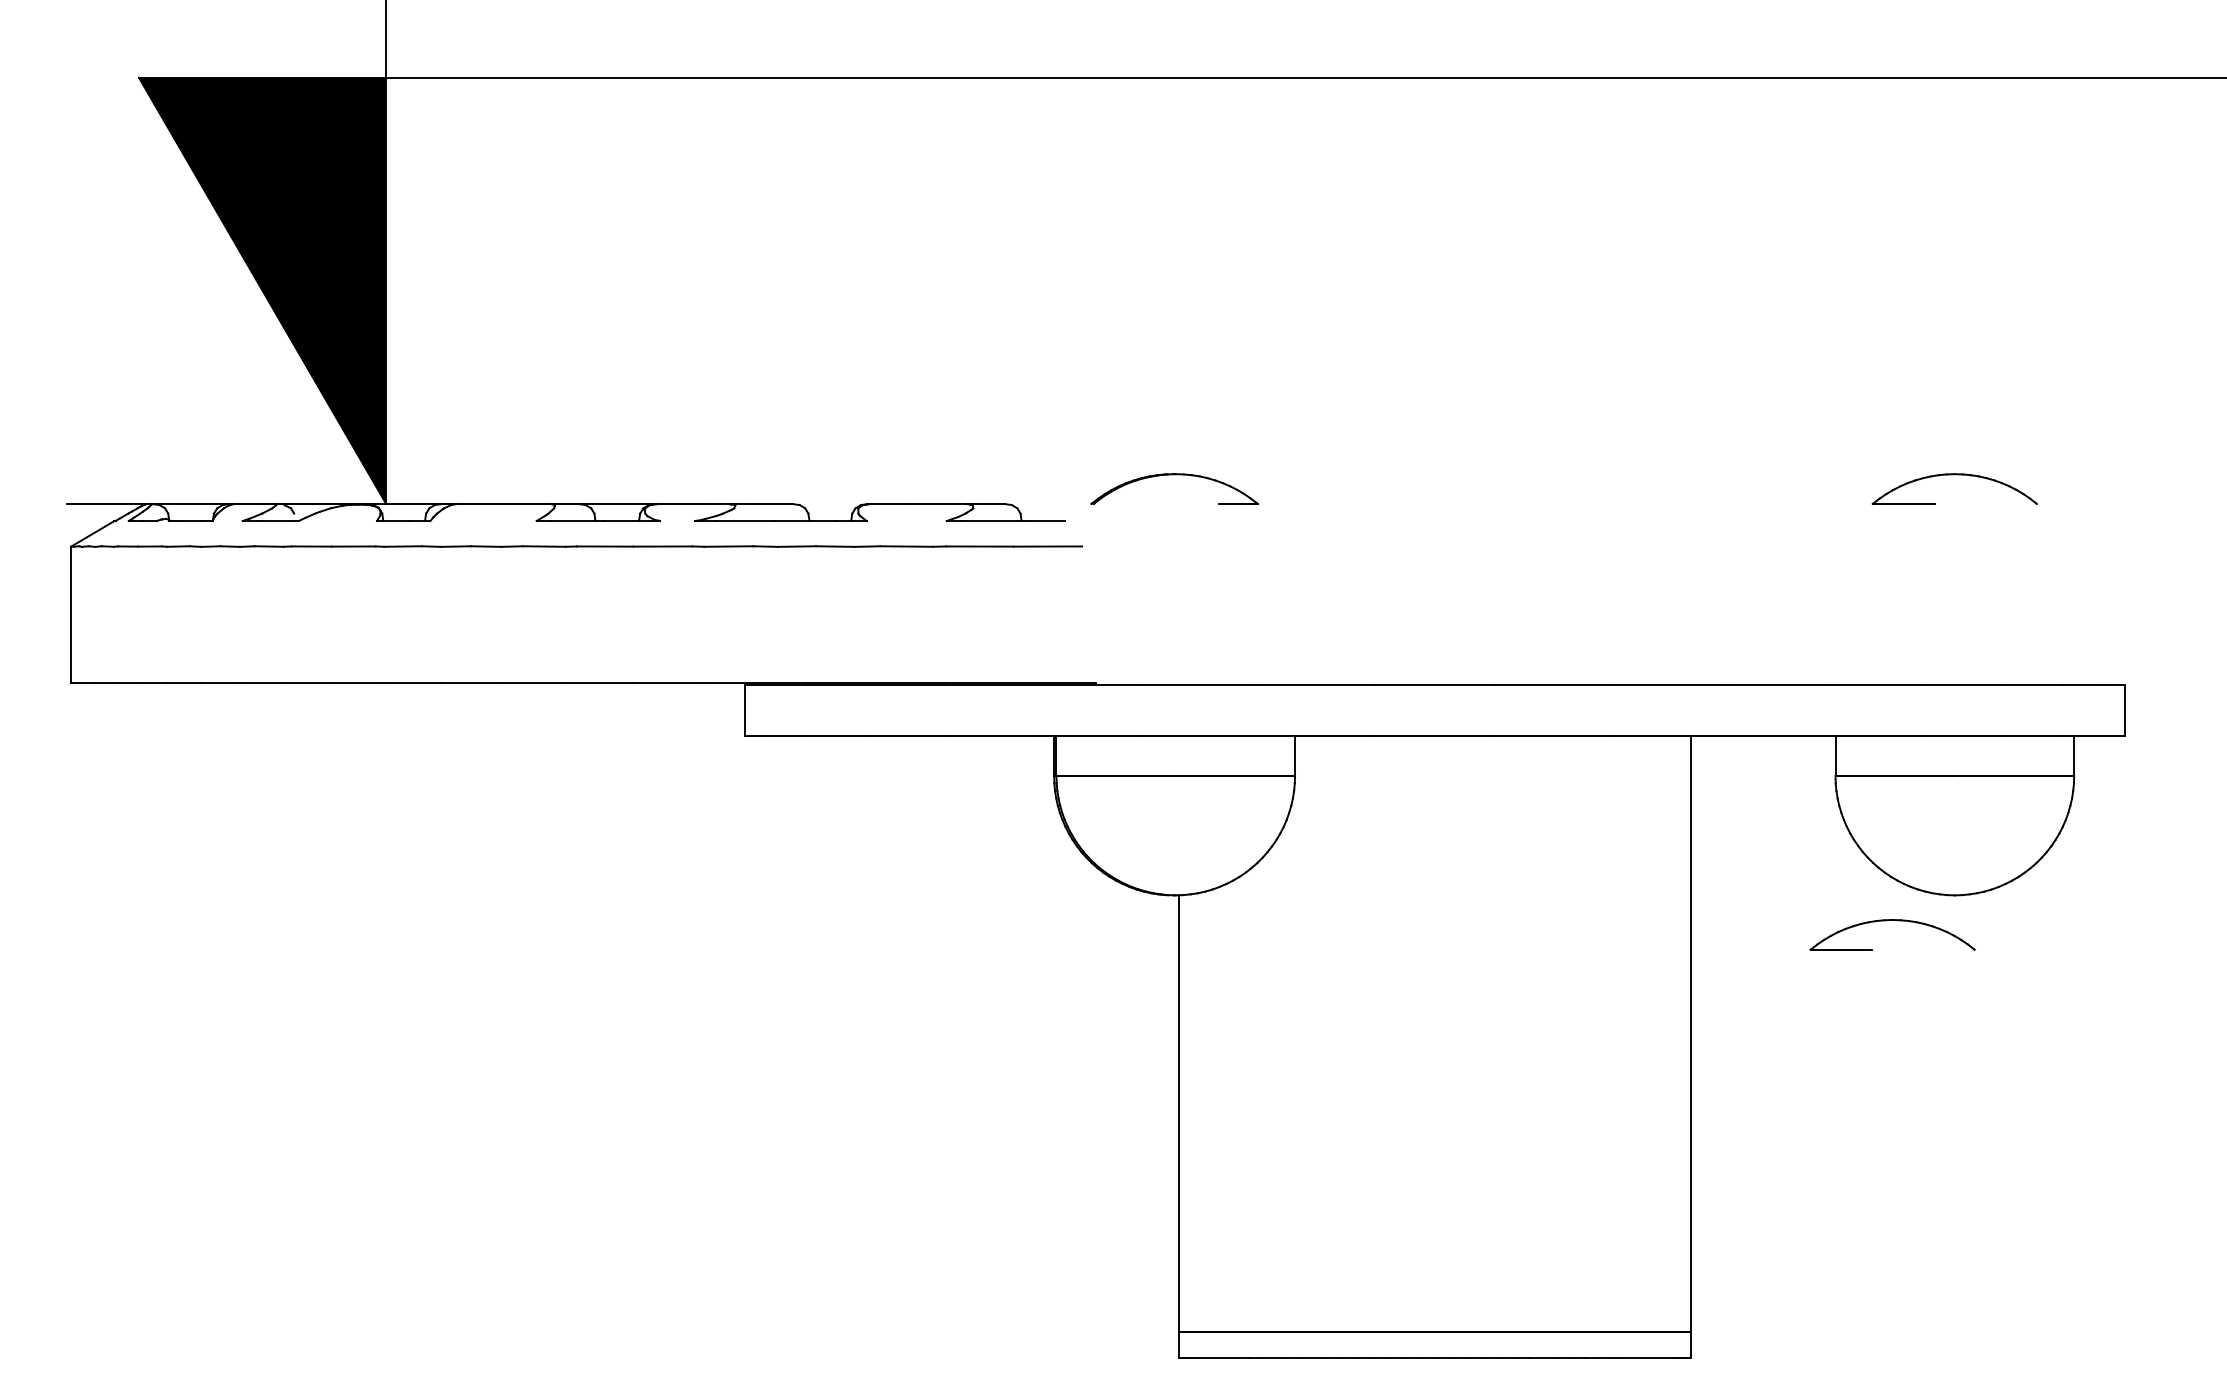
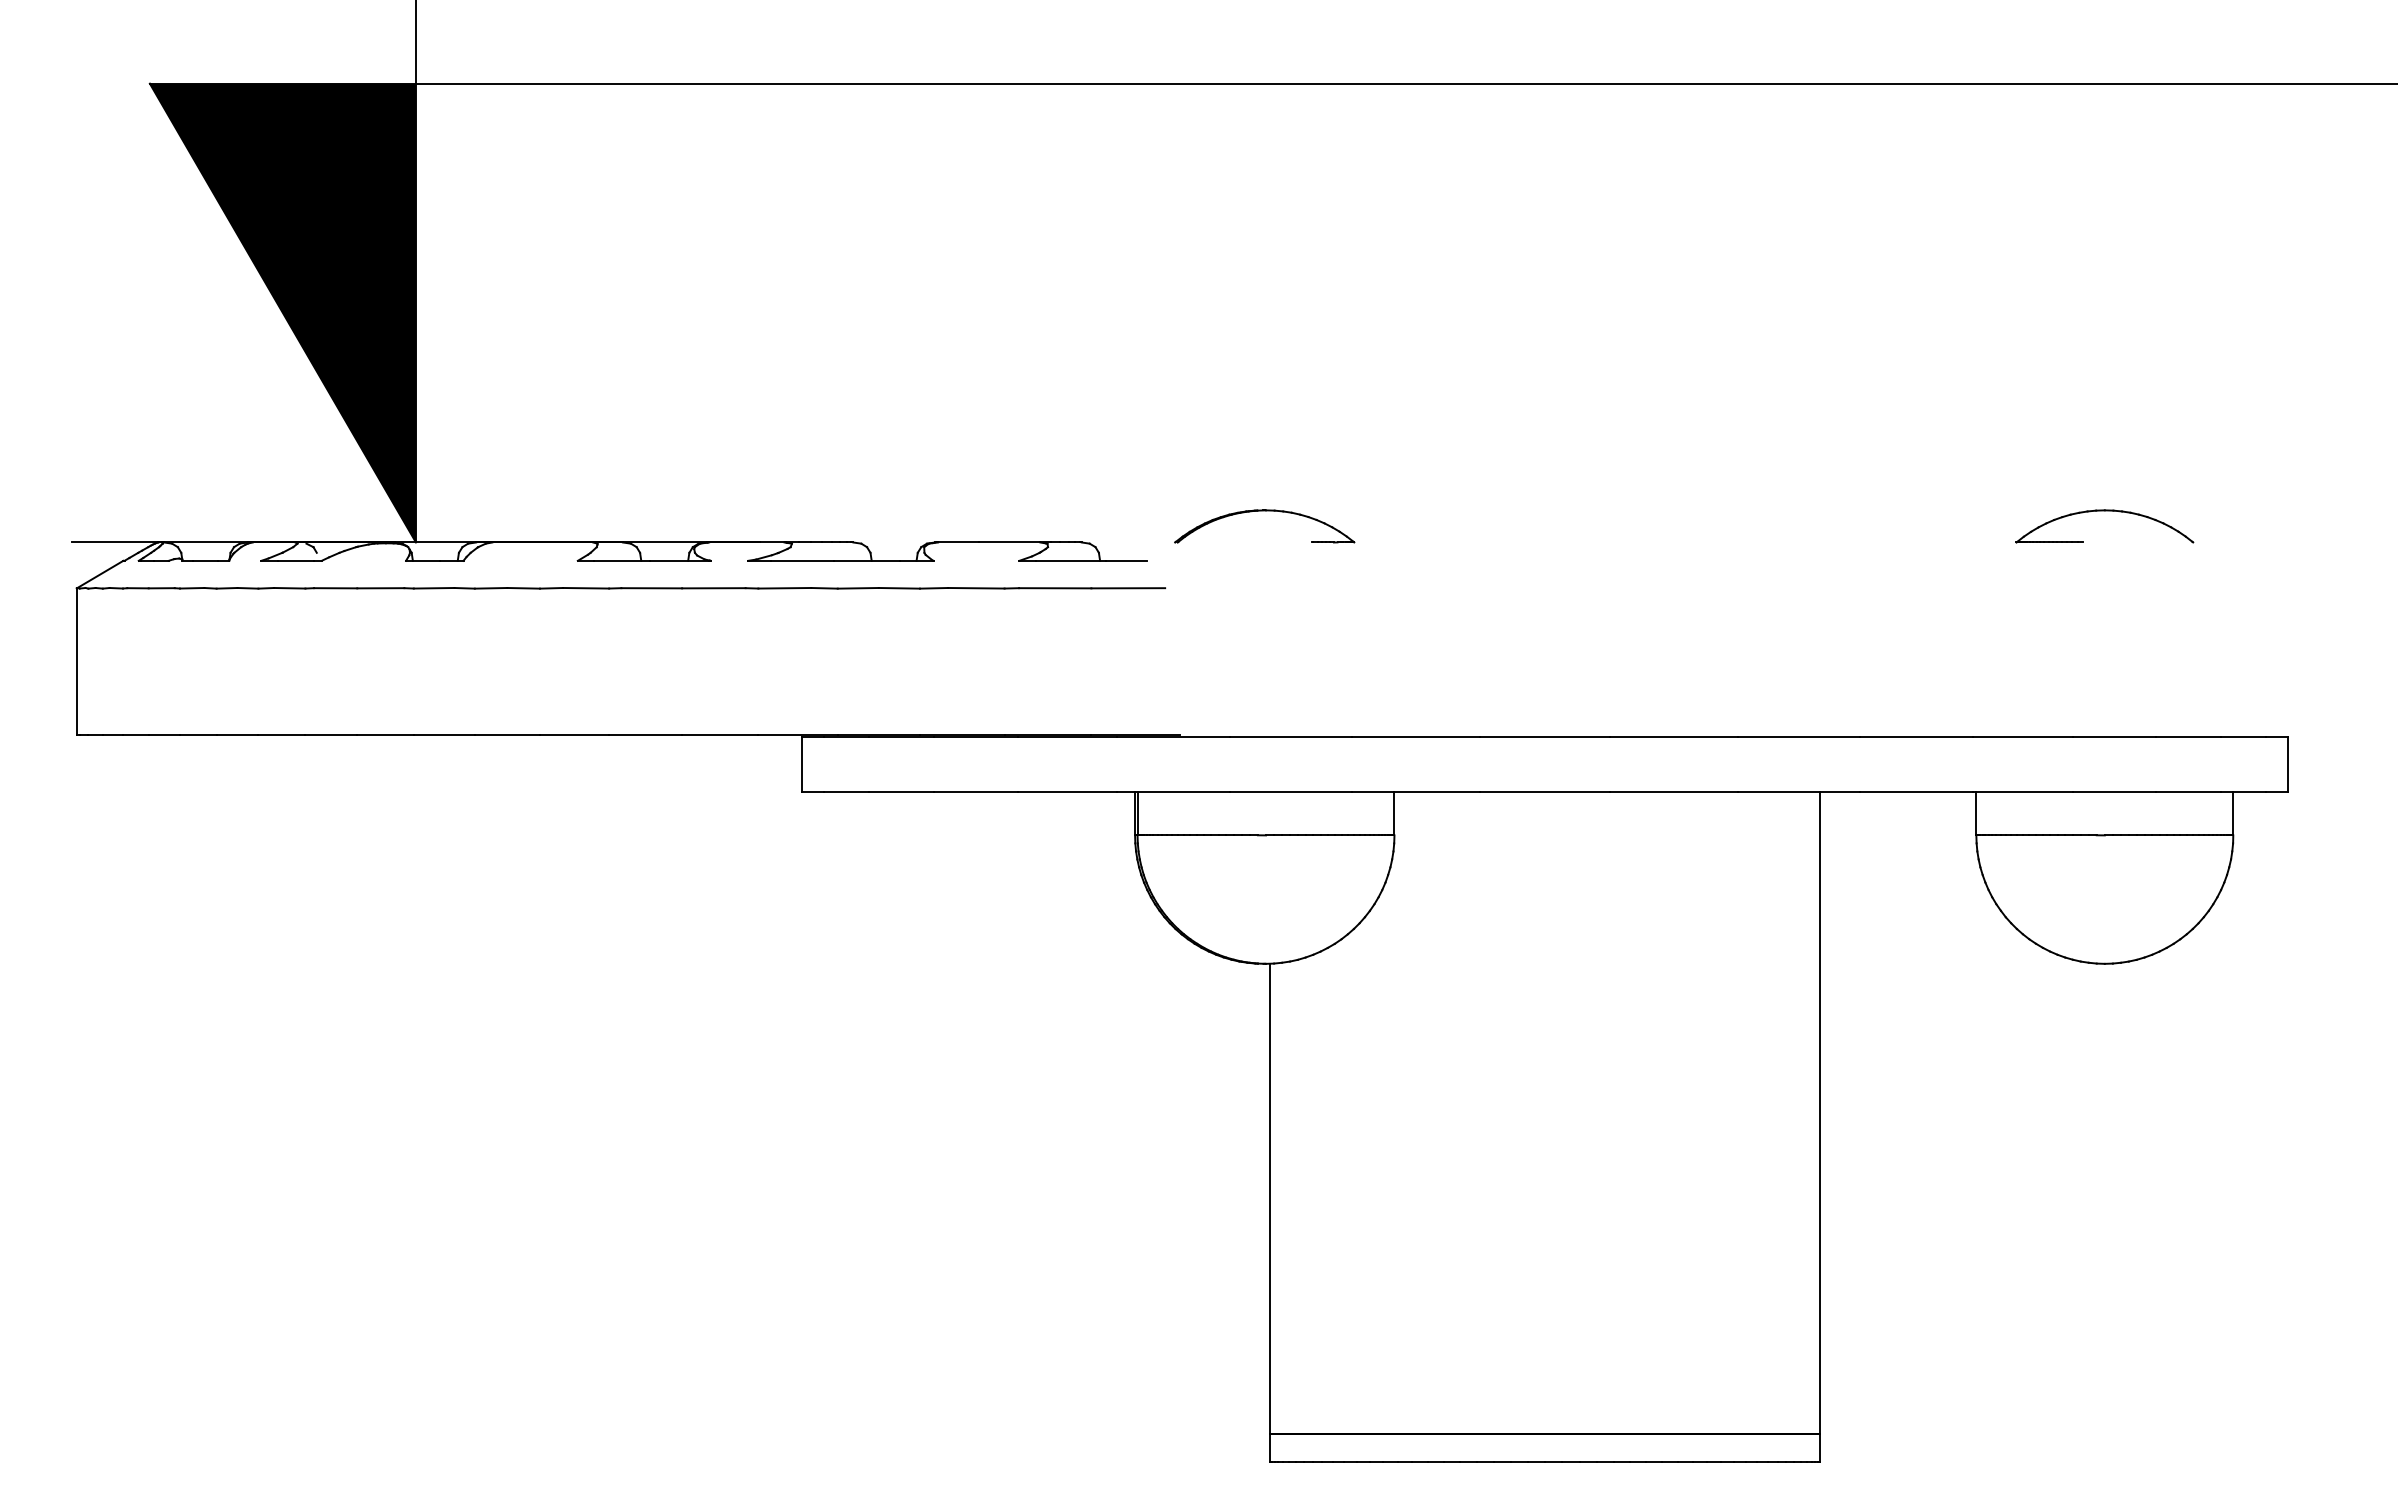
part: (1892, 921) -> (2037, 991), removed

